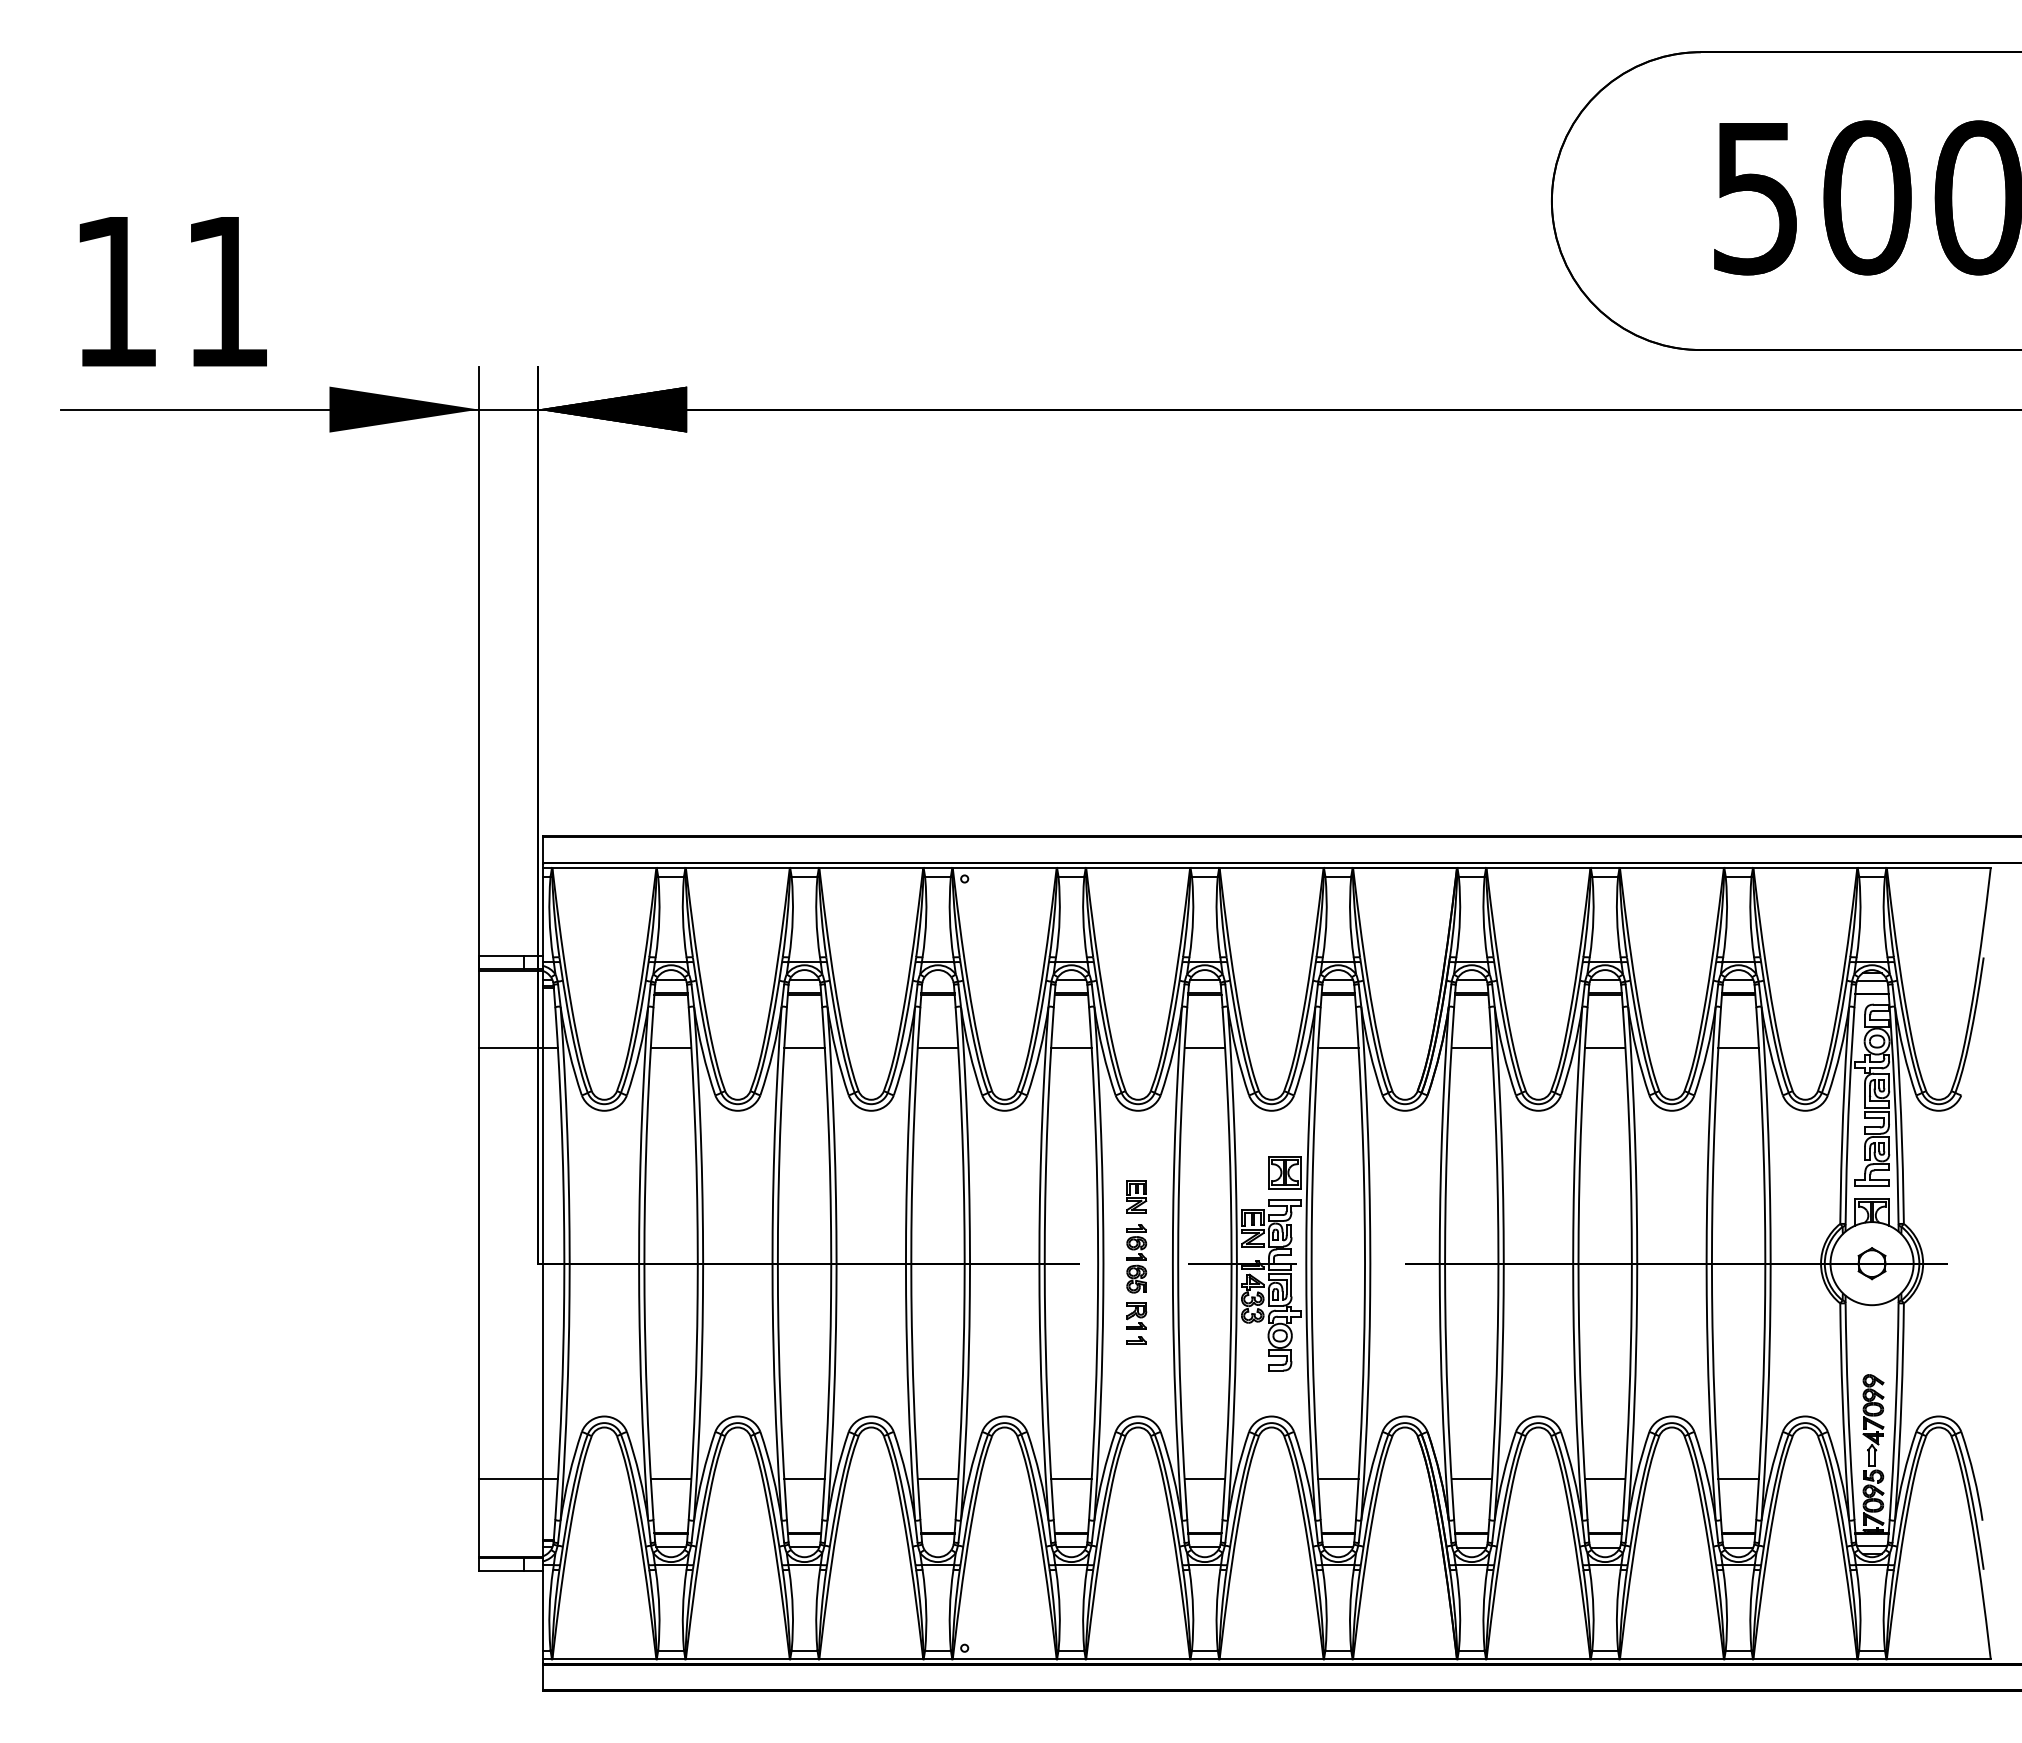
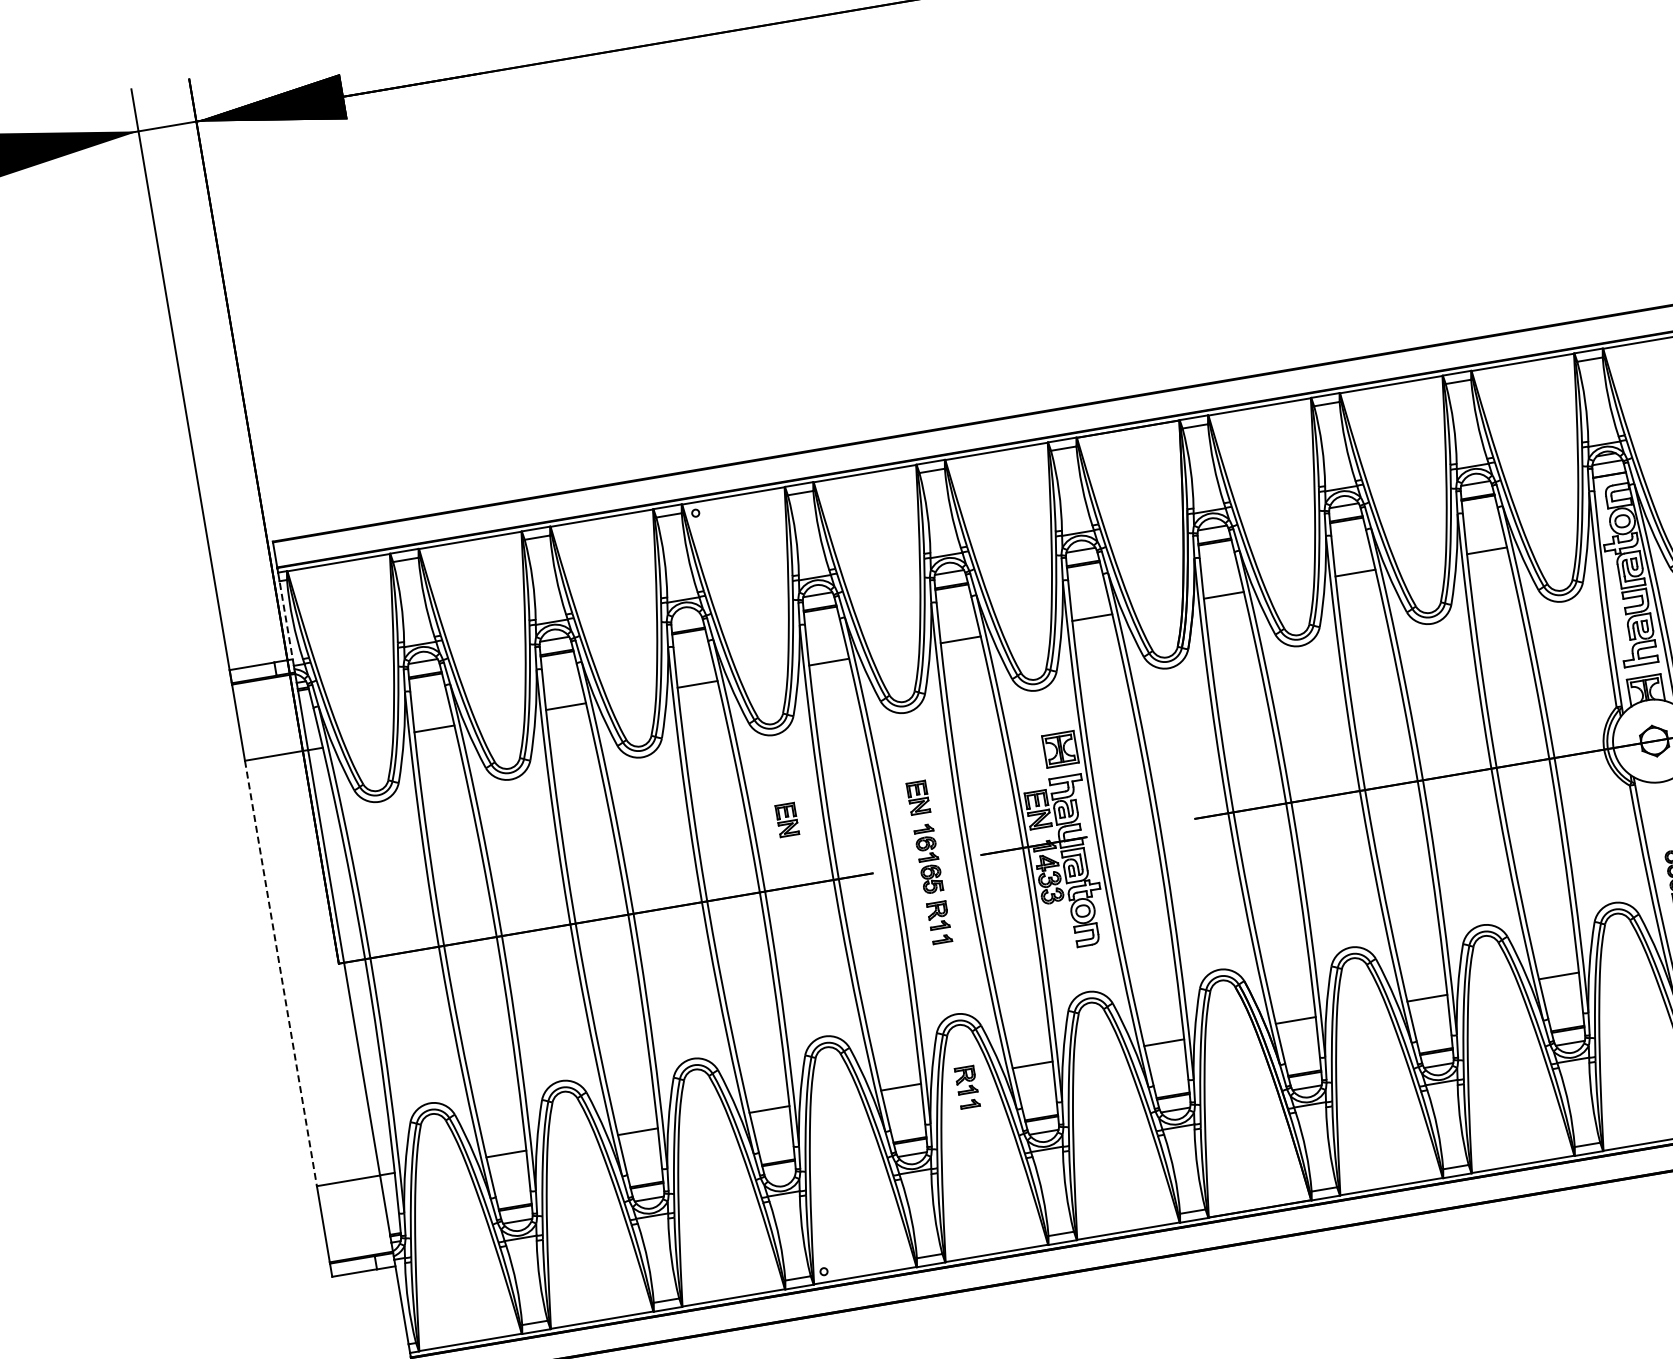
line: (543, 919) -> (287, 623), solid -> dashed
part: (1003, 1196) -> (786, 819), added
line: (478, 1263) -> (280, 973), solid -> dashed
part: (1136, 1490) -> (967, 1087), added

